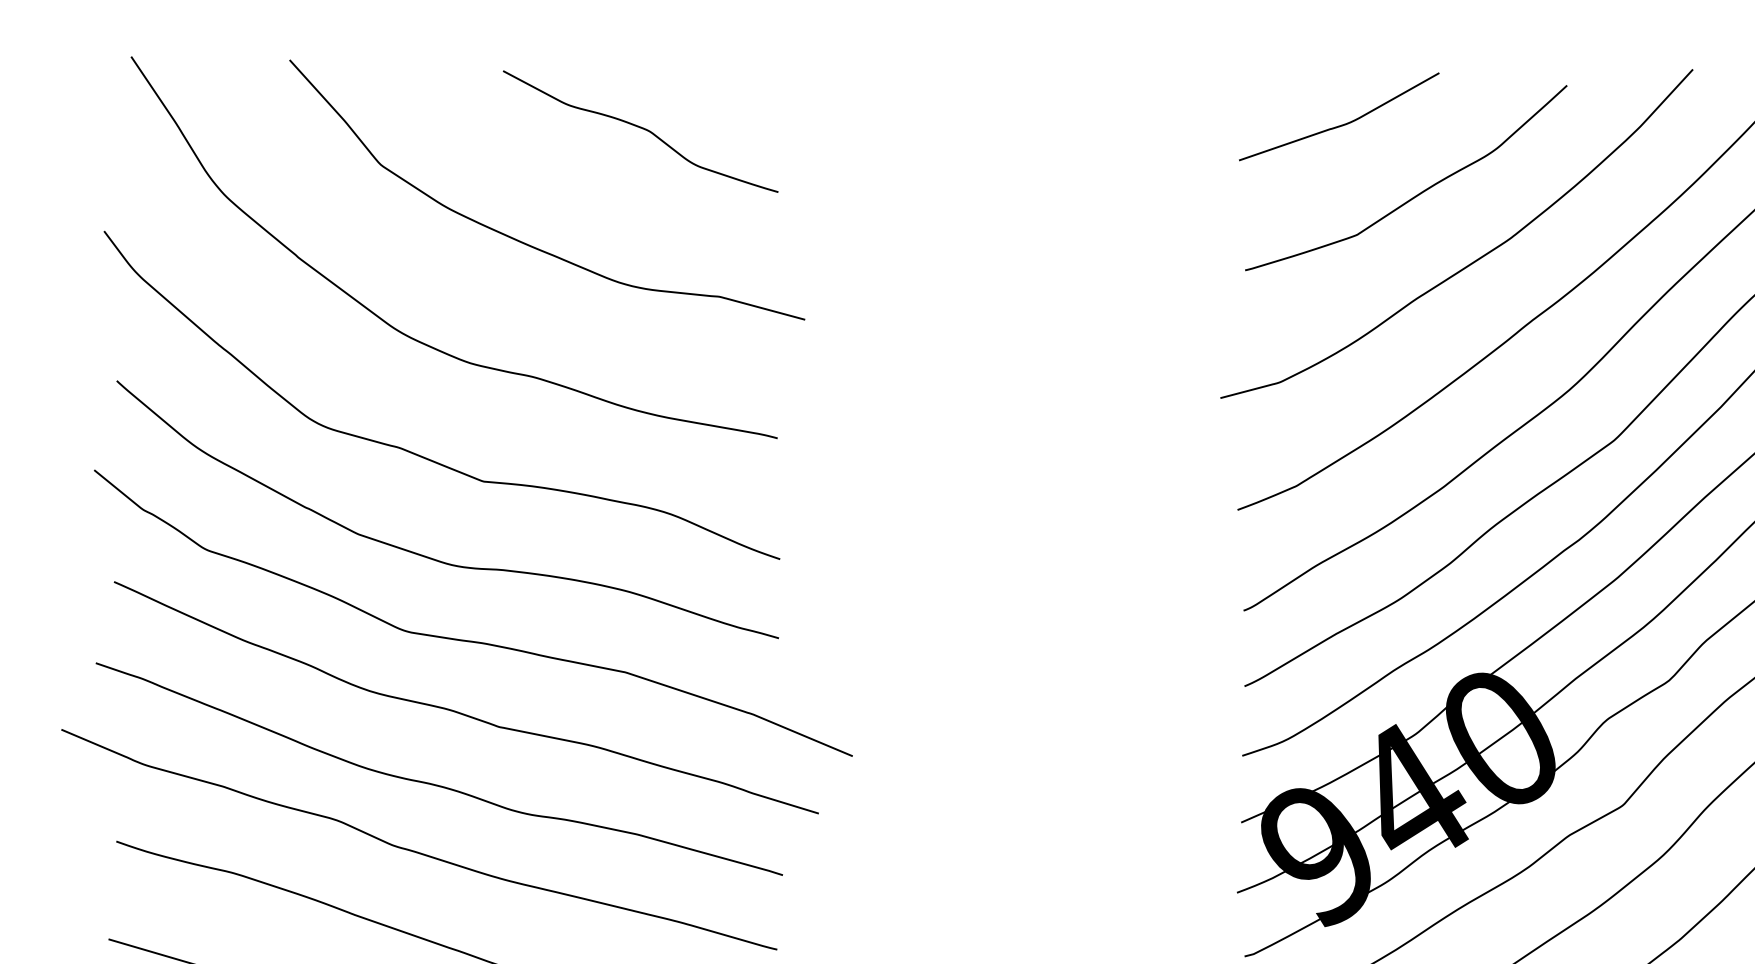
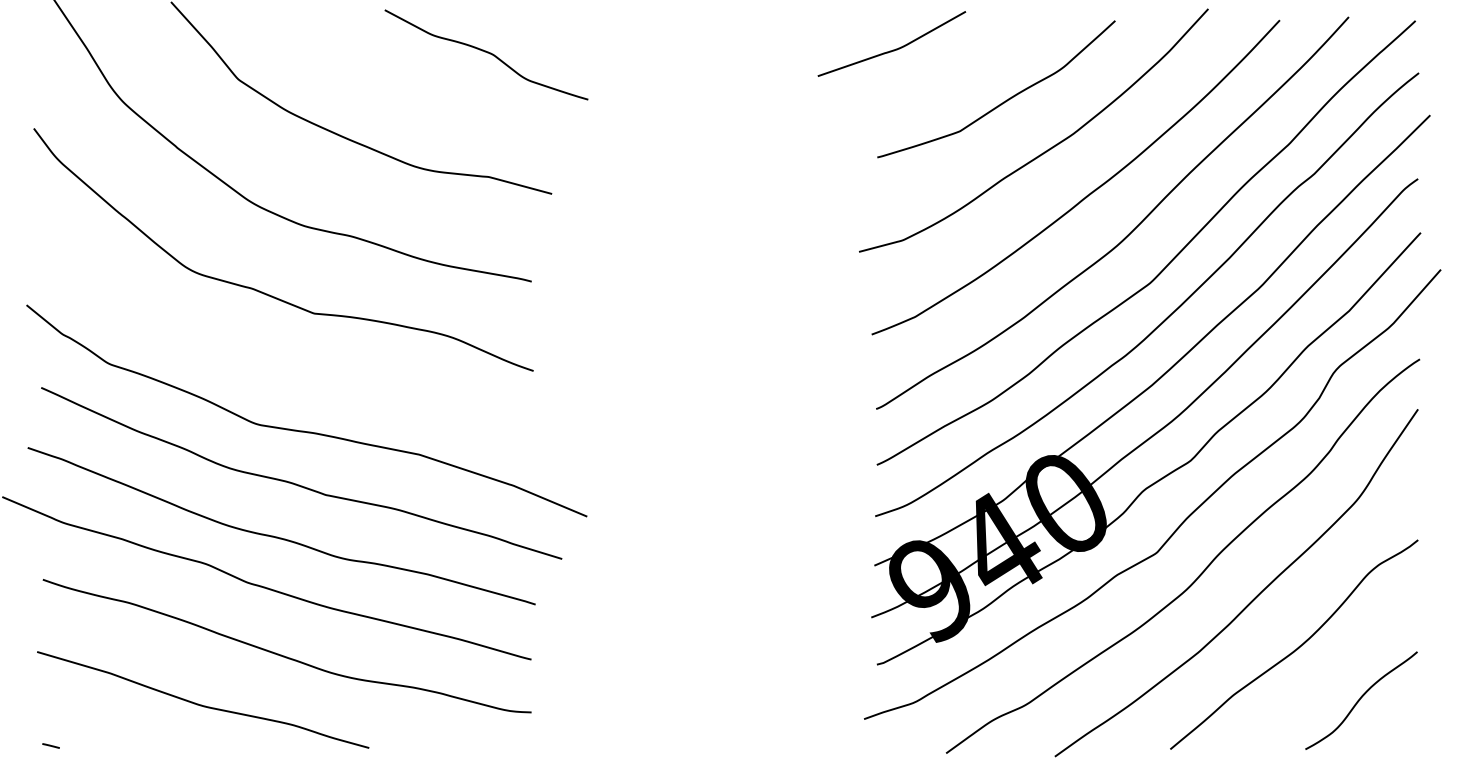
curve: (1341, 124) -> (893, 49), moved
curve: (642, 129) -> (487, 53), moved
curve: (432, 557) -> (276, 369), removed

